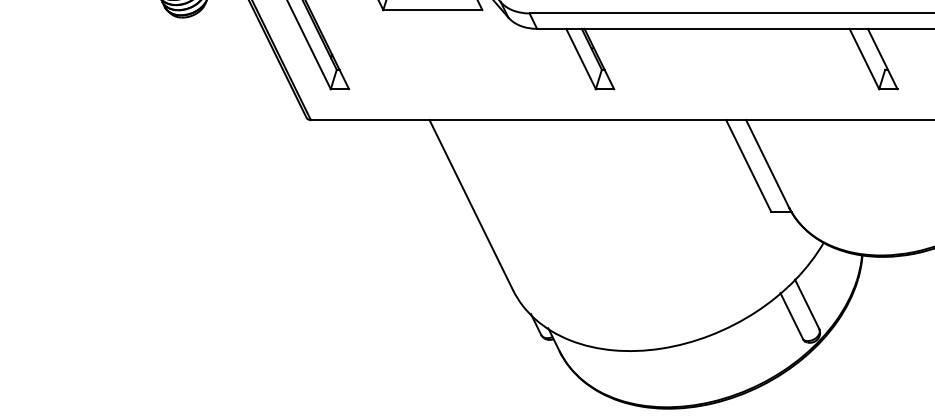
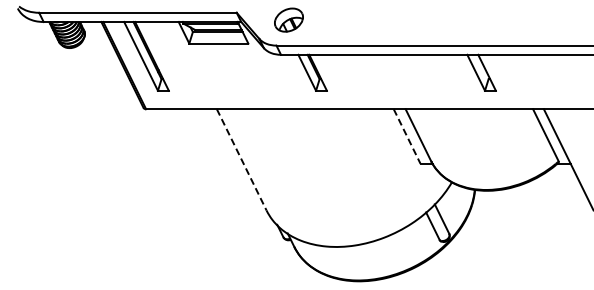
line: (749, 165) -> (407, 136), solid -> dashed
line: (470, 206) -> (241, 160), solid -> dashed

